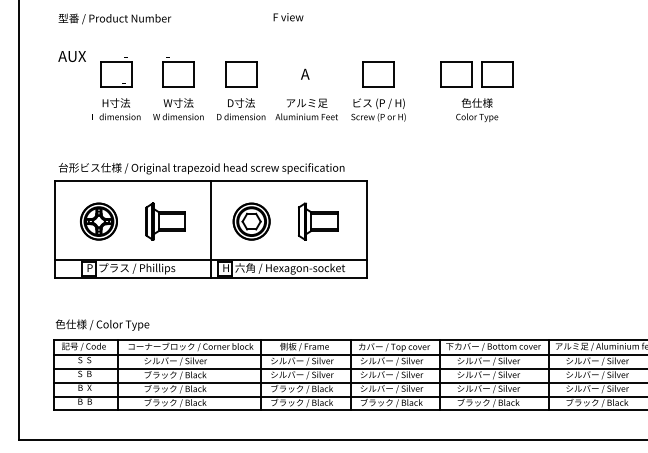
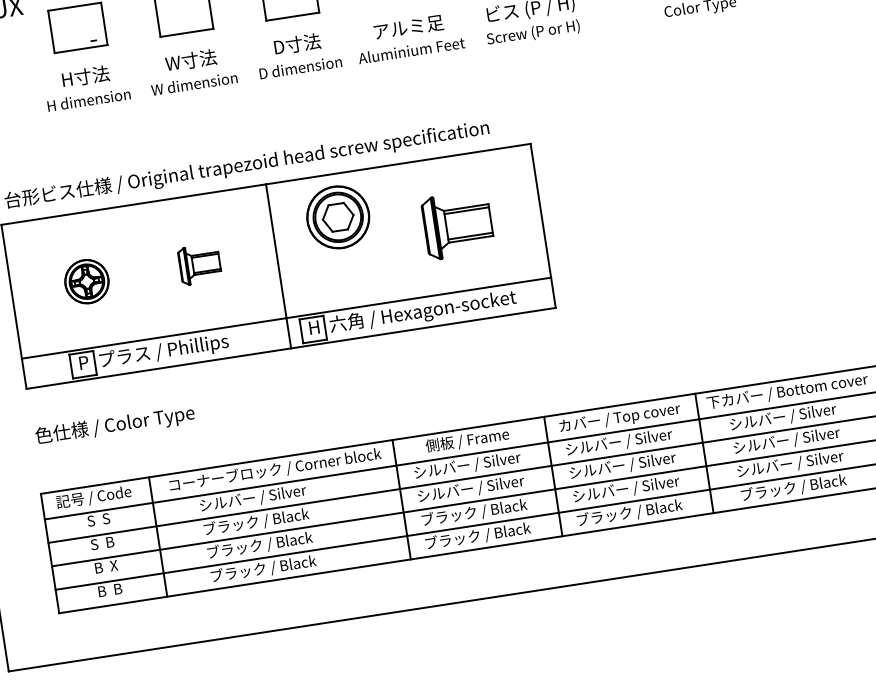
part: (98, 221) -> (86, 281), size x0.7
part: (165, 221) -> (199, 264), size x0.6
part: (251, 221) -> (337, 217), moved
text: (102, 324) -> (114, 424), moved

